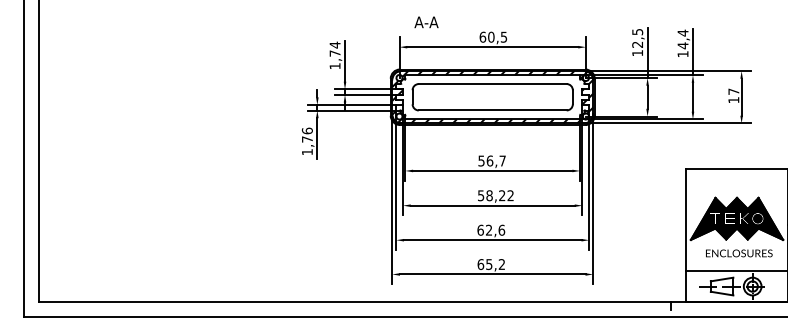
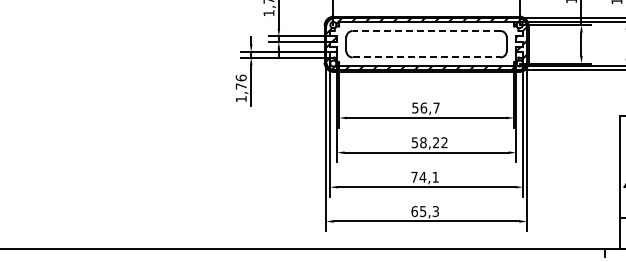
line: (492, 84) -> (426, 31), solid -> dashed
line: (492, 110) -> (426, 57), solid -> dashed
text: (491, 229) -> (425, 176), 62,6 -> 74,1
text: (501, 264) -> (435, 211), 65,2 -> 65,3

